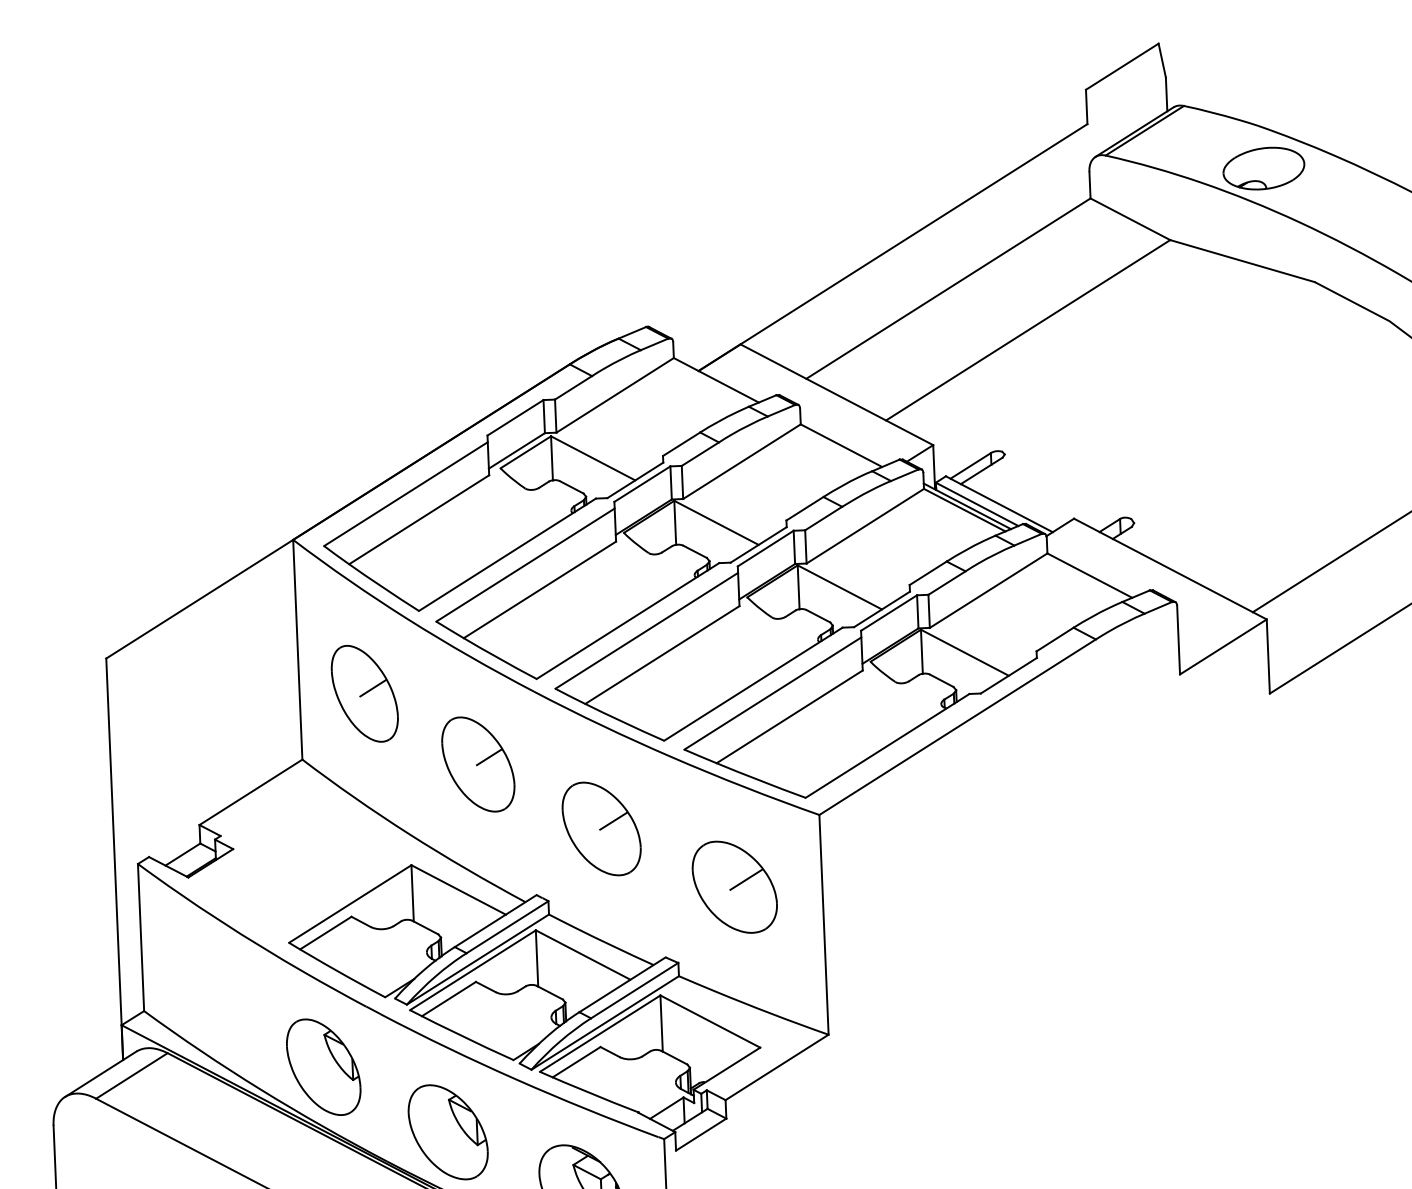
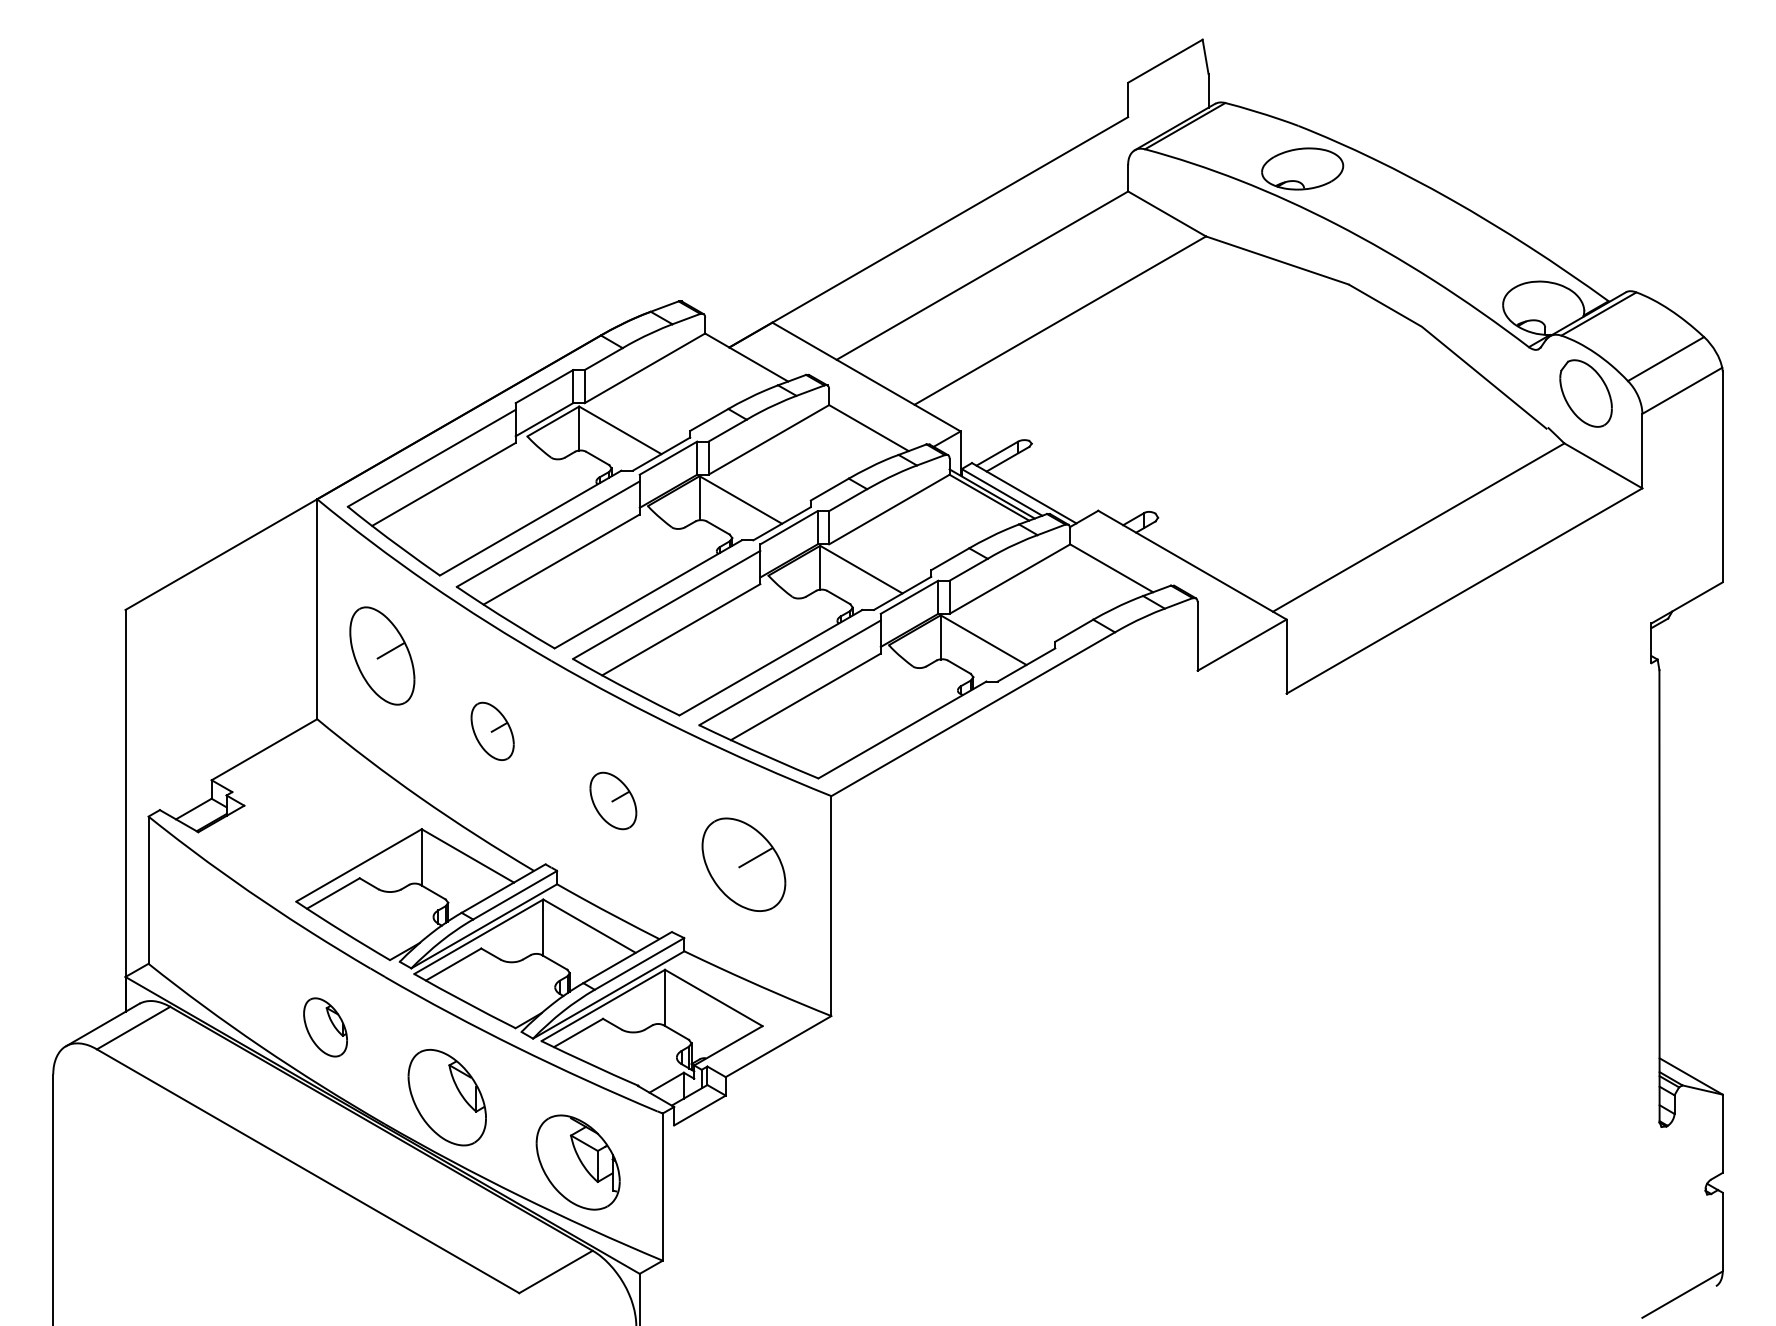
part: (478, 764) -> (492, 731), size x0.6
part: (601, 828) -> (613, 800), size x0.6
part: (323, 1067) -> (325, 1027), size x0.6

